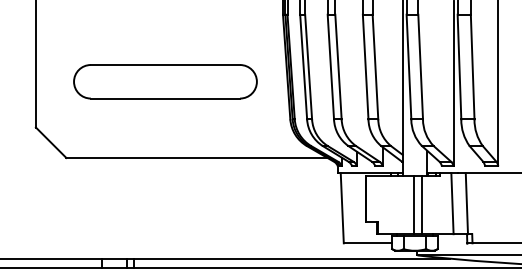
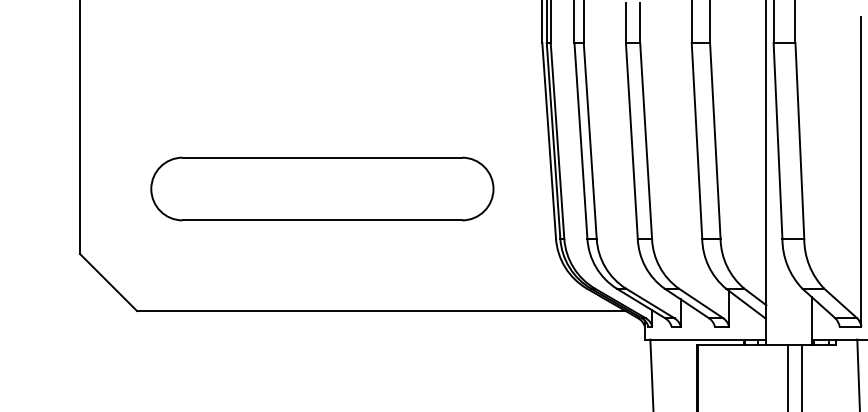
part: (165, 81) -> (322, 188), moved

